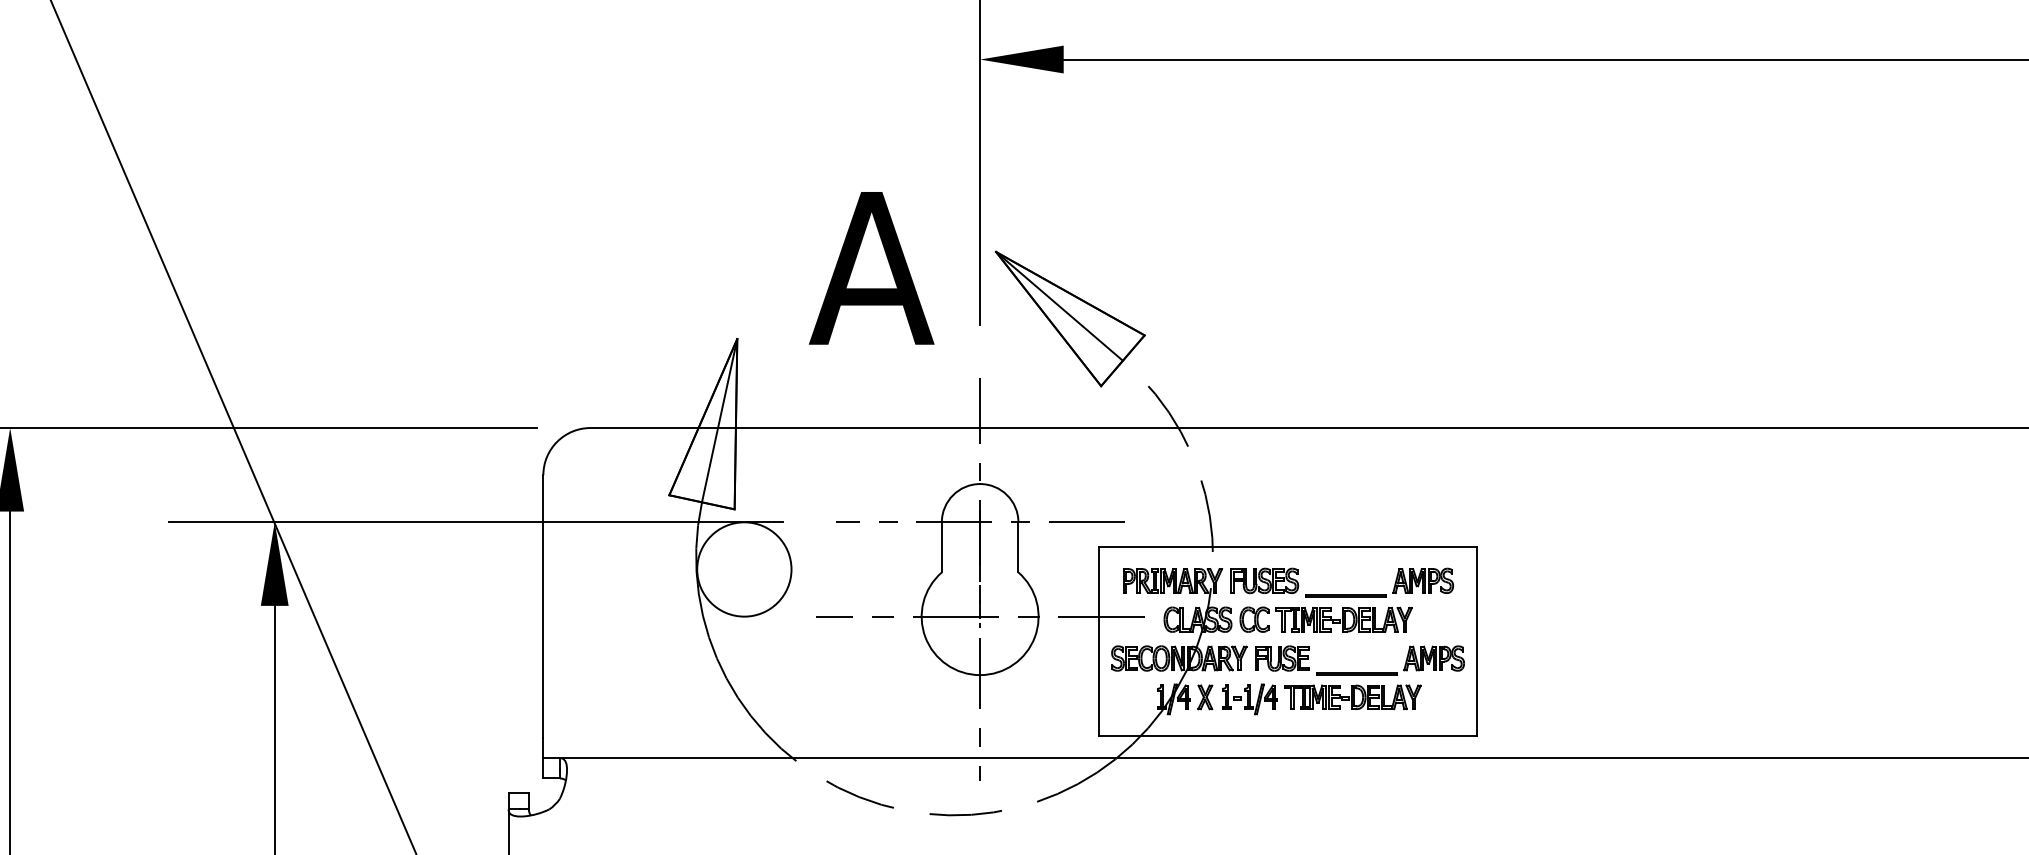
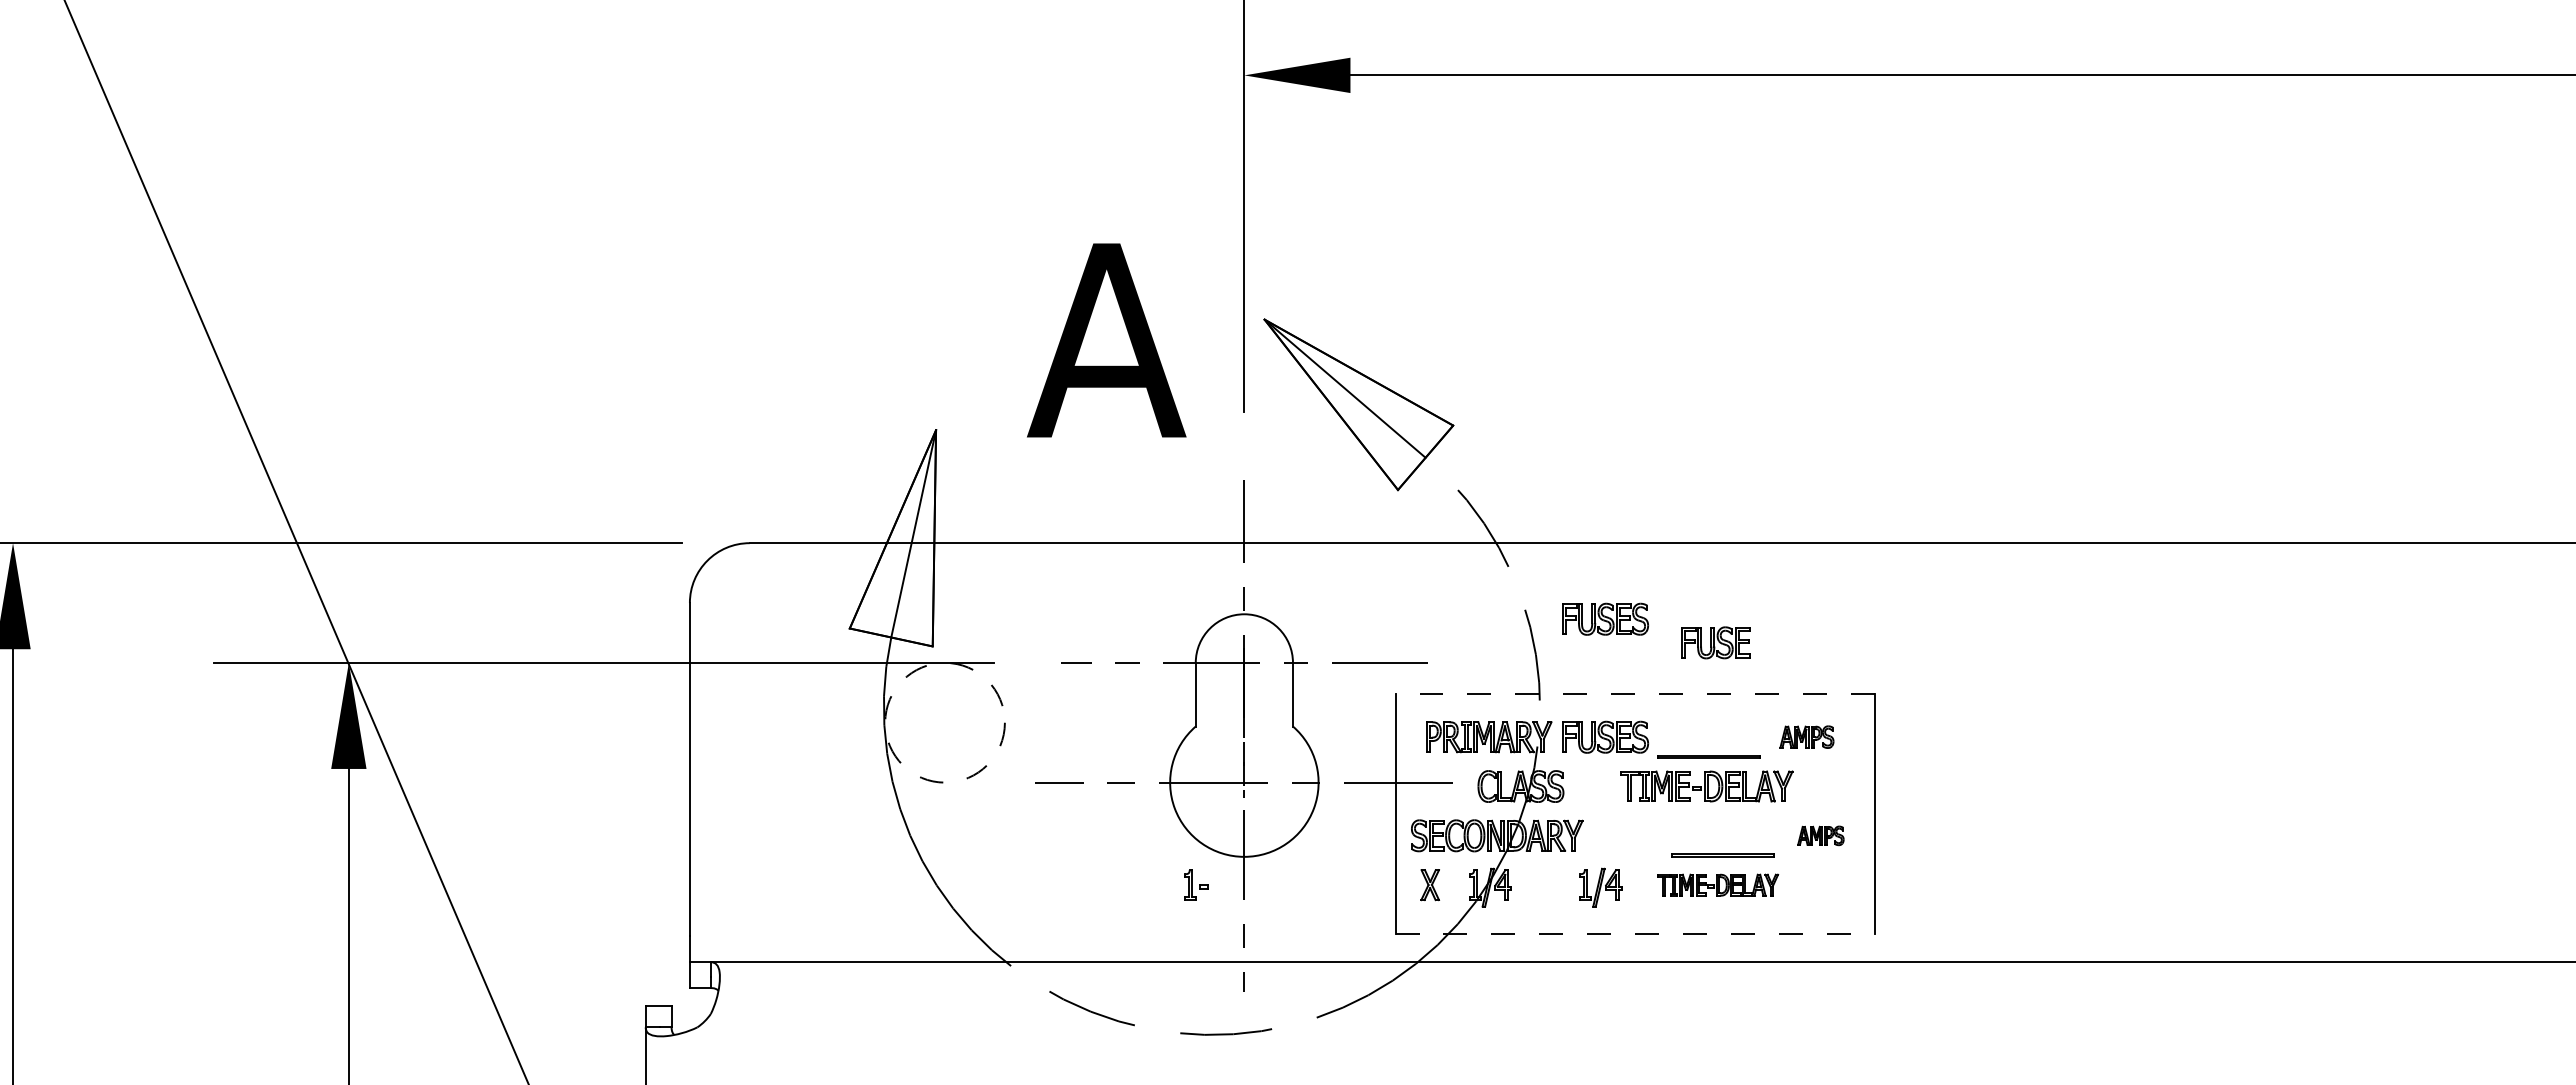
part: (1264, 487) -> (1605, 618), added
line: (1287, 547) -> (1634, 694), solid -> dashed
circle: (743, 569) -> (944, 722), solid -> dashed
part: (1422, 580) -> (1806, 736), size x0.7
part: (1254, 619) -> (1592, 786), removed
part: (1281, 658) -> (1715, 642), moved
part: (1433, 658) -> (1820, 835), size x0.6
part: (1231, 696) -> (1196, 884), moved
part: (1204, 697) -> (1429, 885), moved
part: (1352, 697) -> (1717, 885), size x0.7
line: (1288, 735) -> (1635, 933), solid -> dashed

